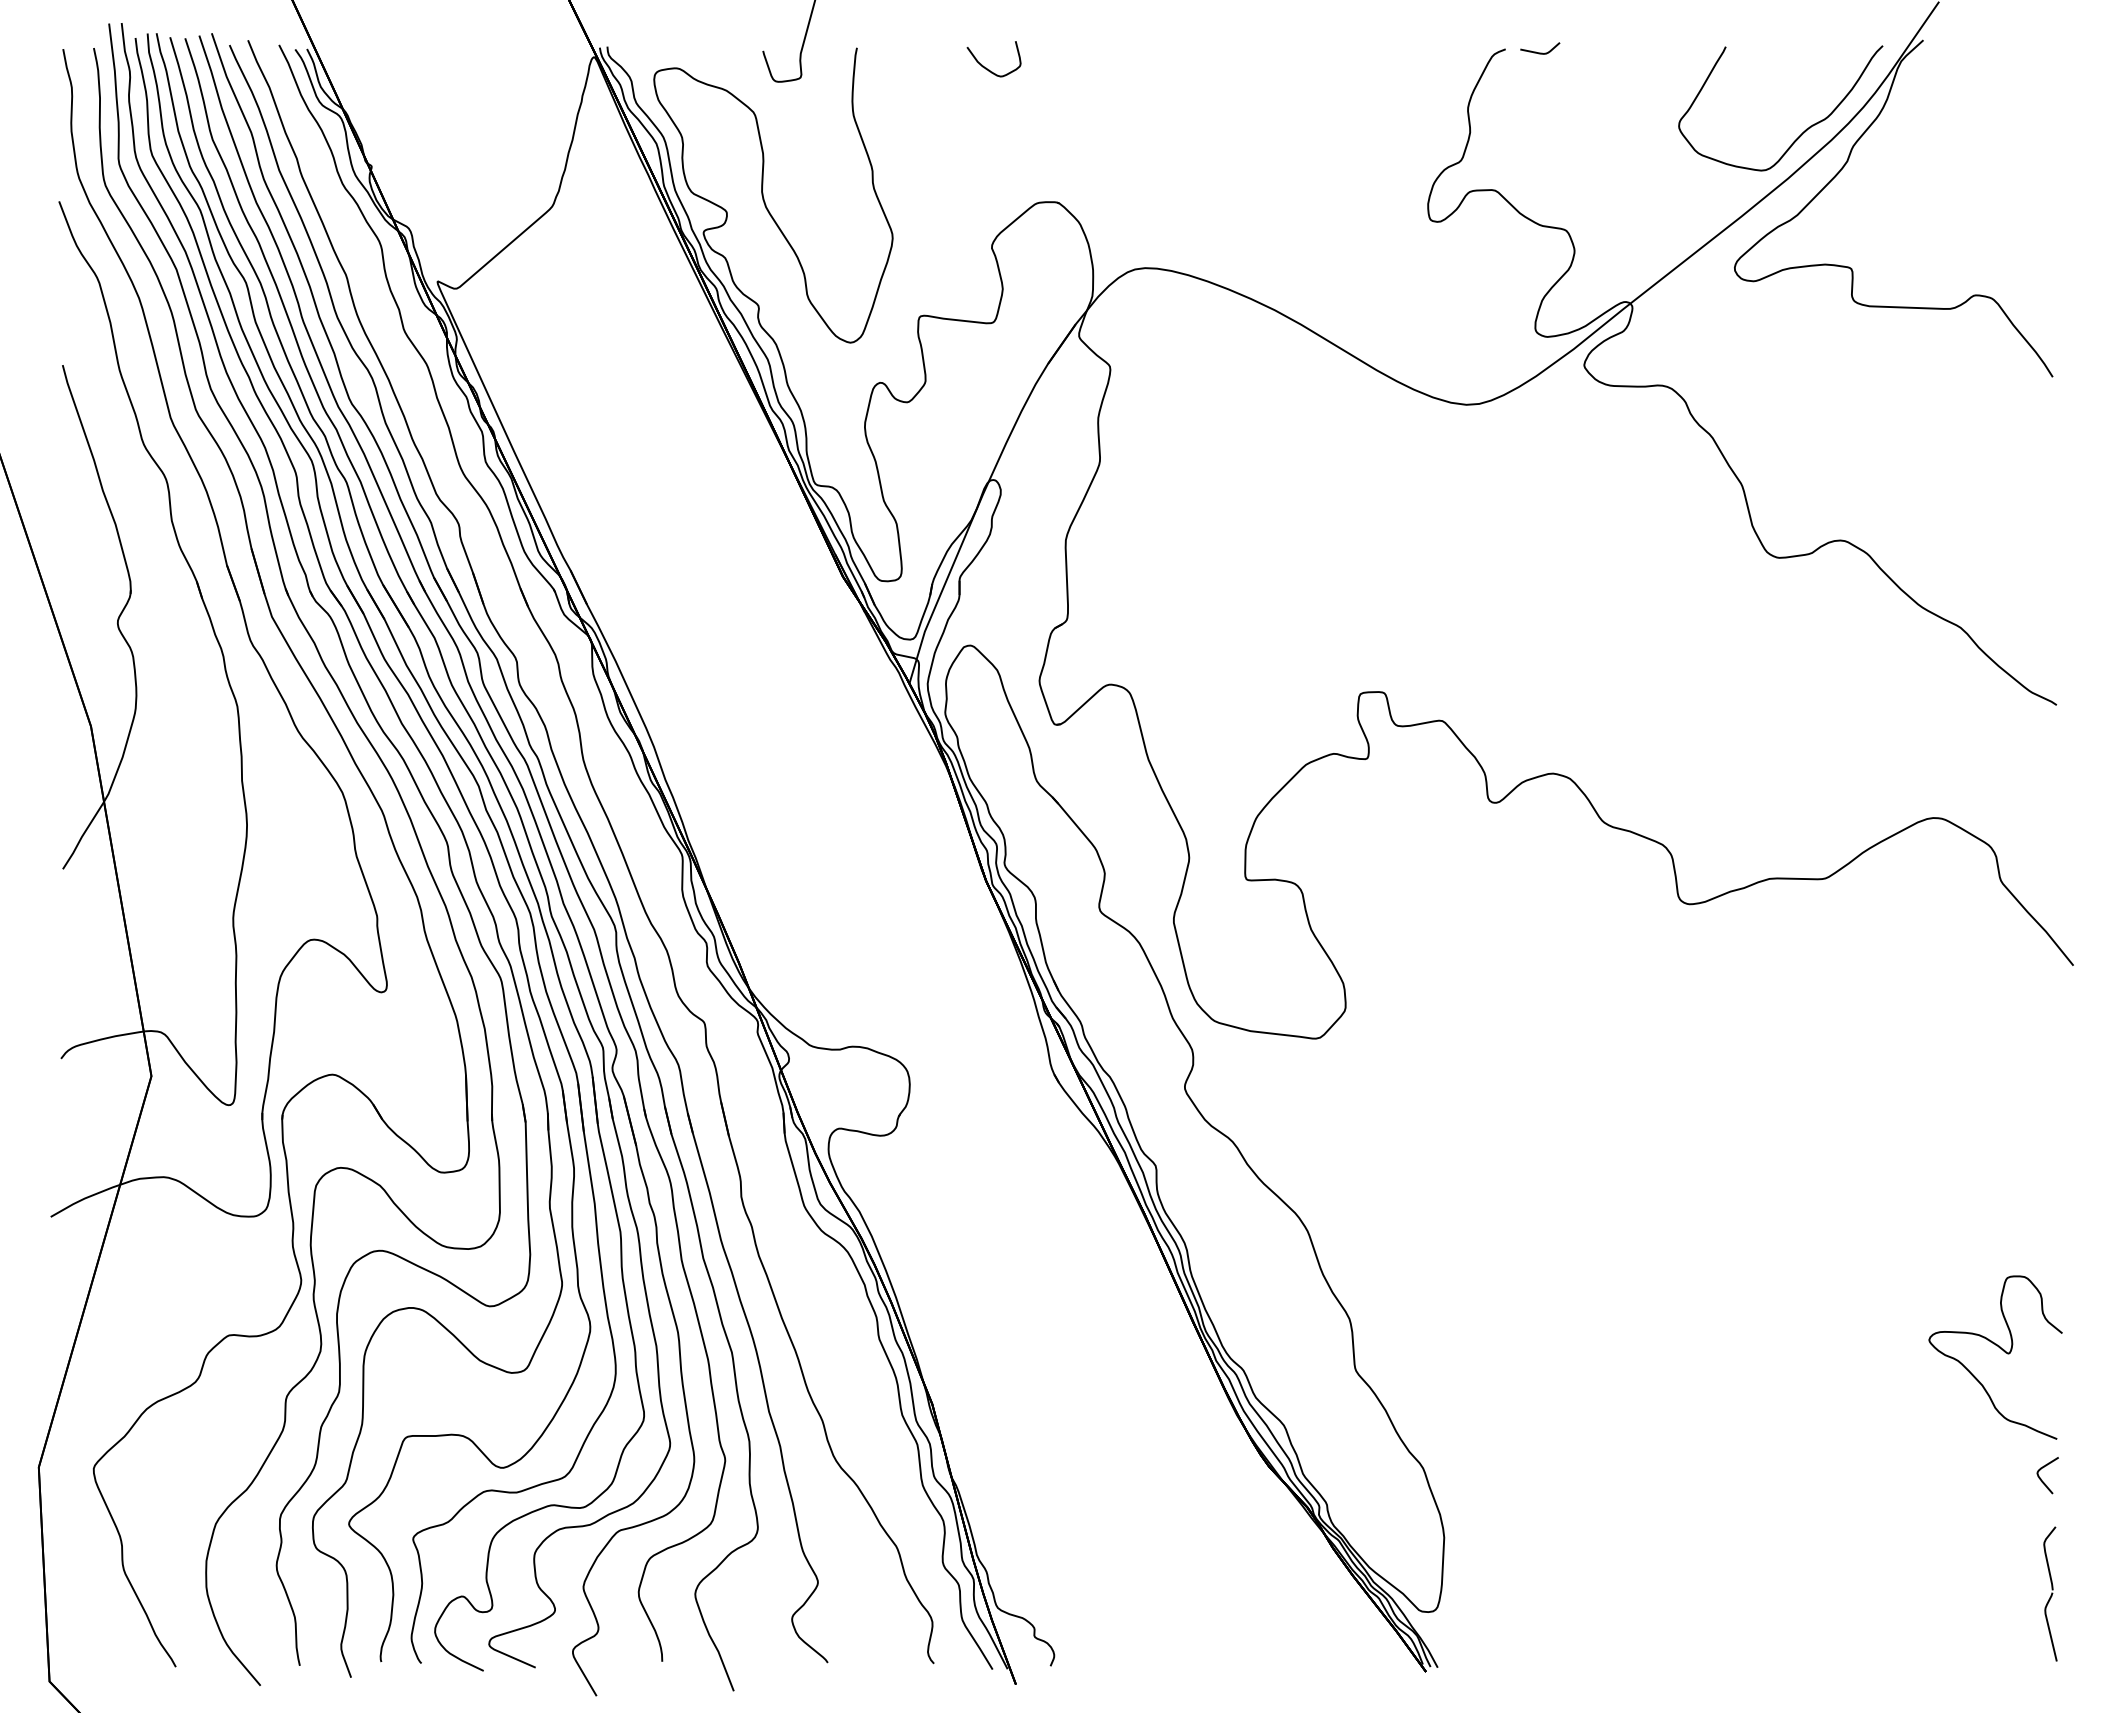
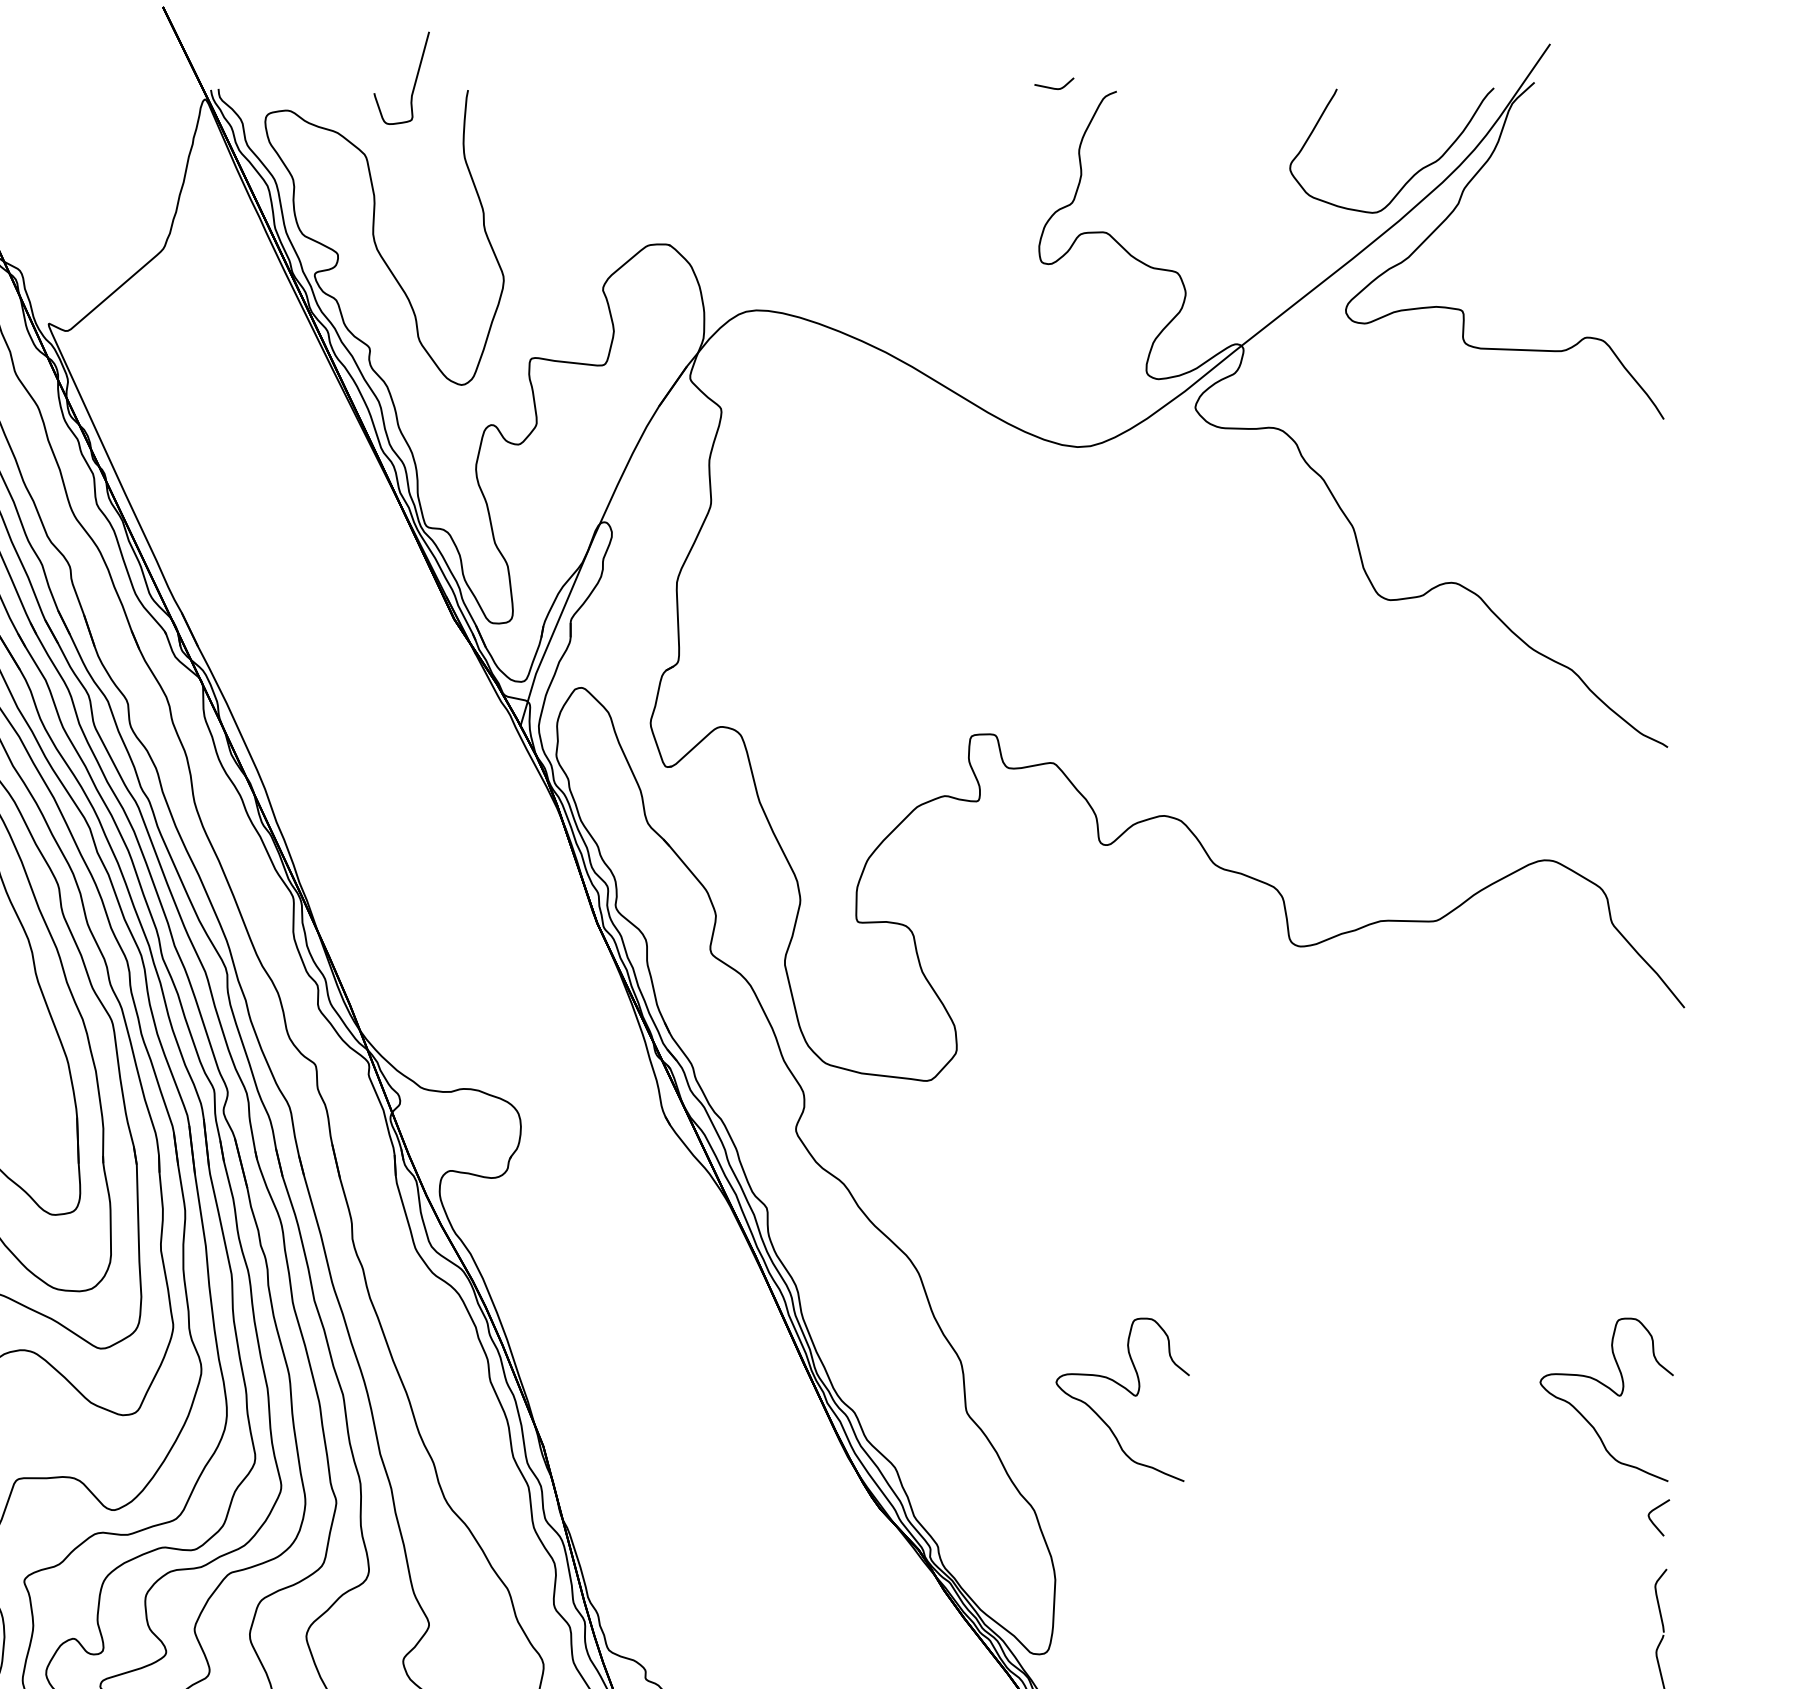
curve: (1540, 52) -> (1054, 87), moved
curve: (986, 67) -> (597, 109), removed
curve: (1516, 1349) -> (1127, 1391), added

